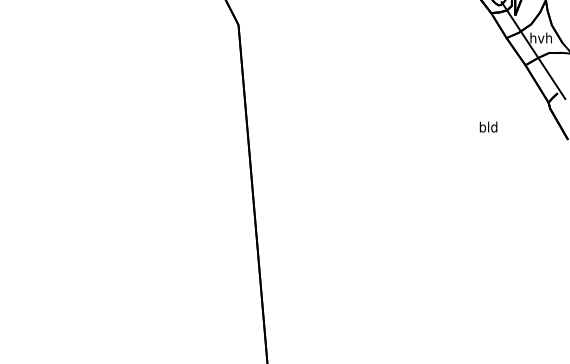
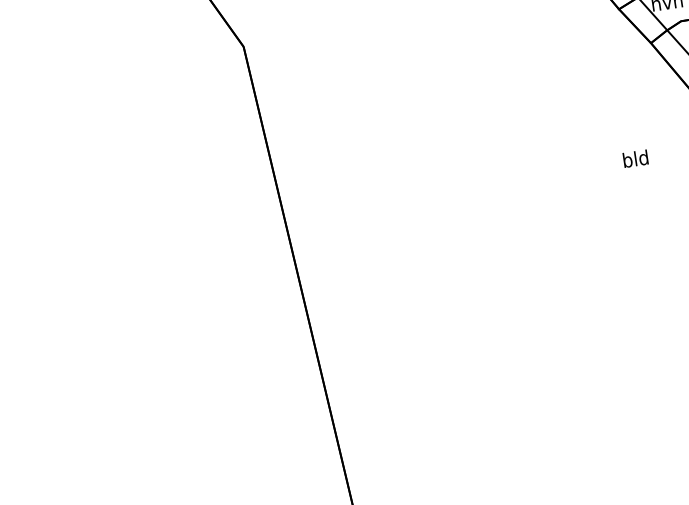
text: (488, 126) -> (635, 158), moved

